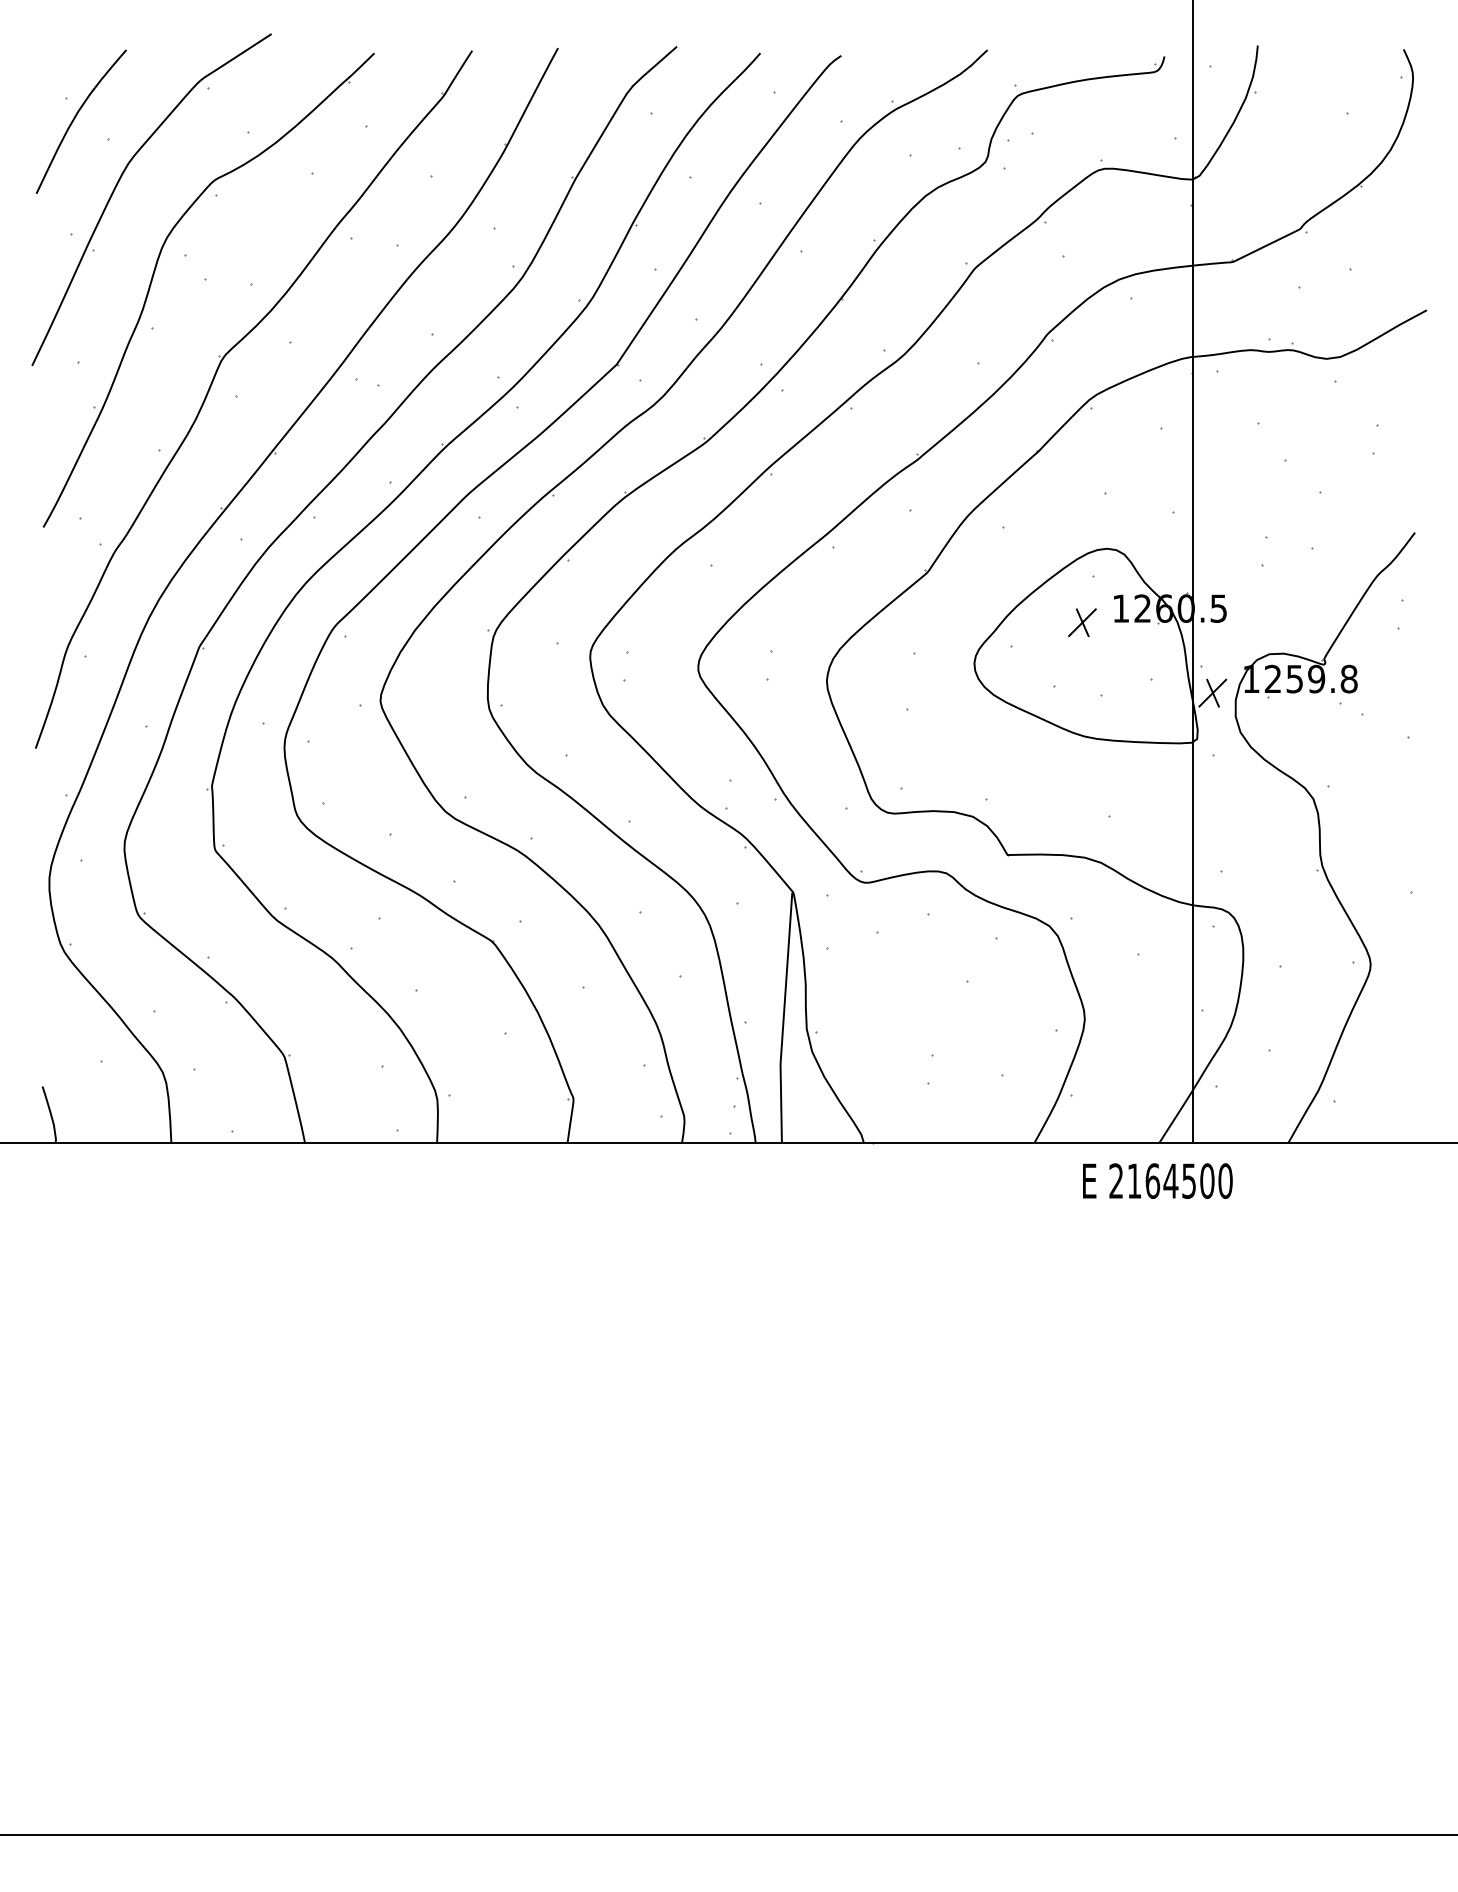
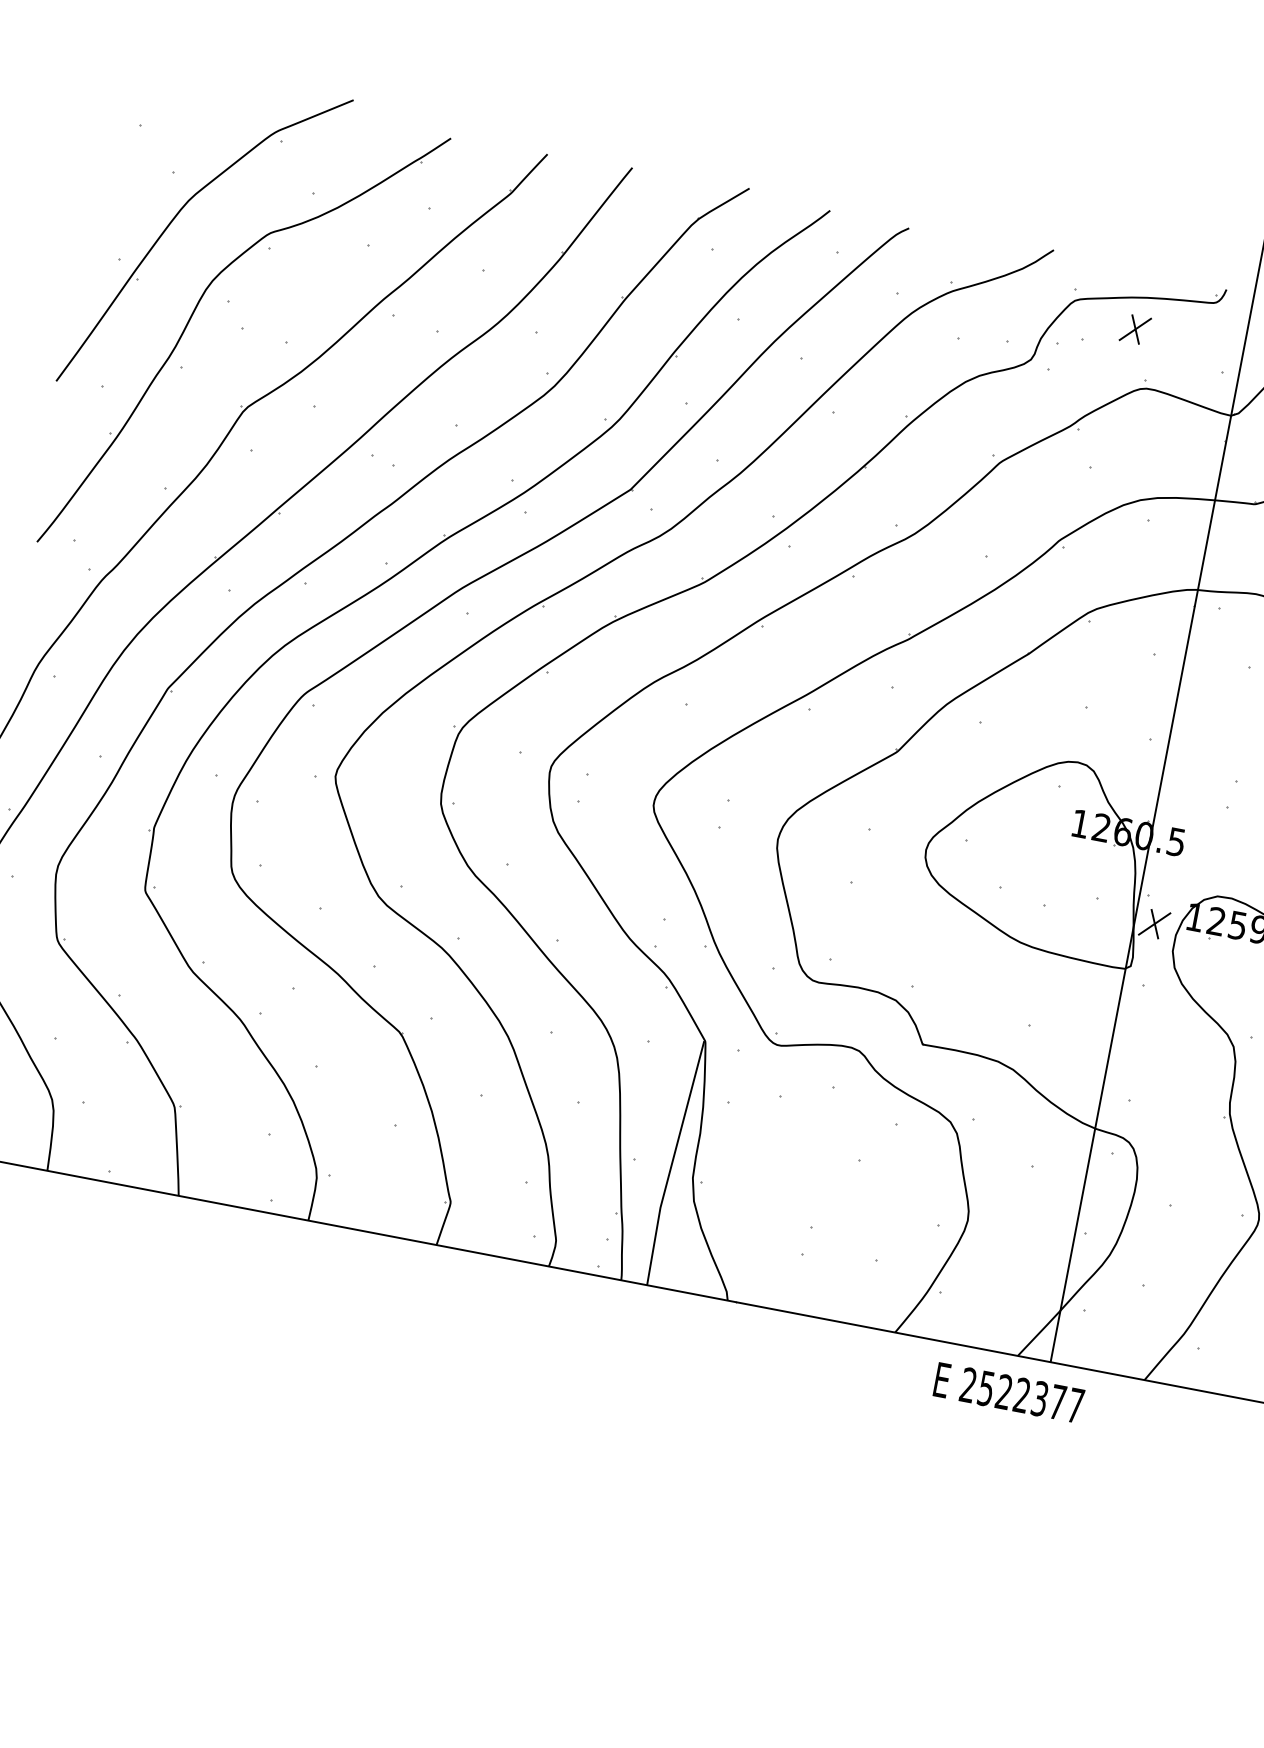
curve: (75, 118) -> (145, 146), removed
part: (1082, 622) -> (1135, 329), moved
text: (1179, 1181) -> (1030, 1397), 2164500 -> 2522377

